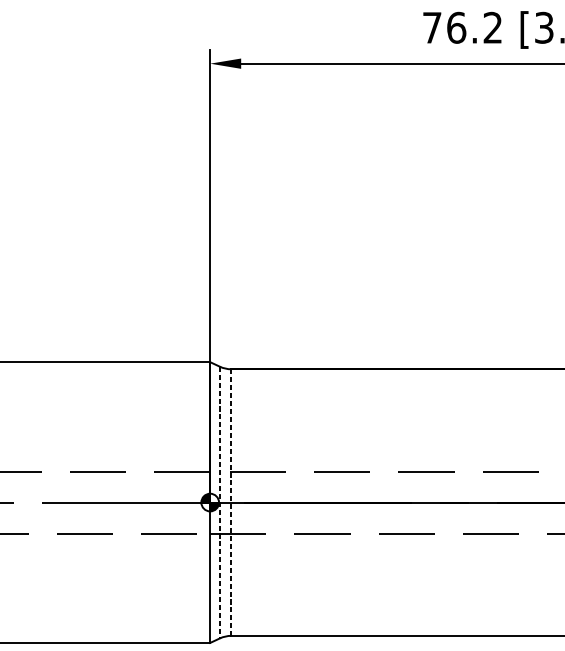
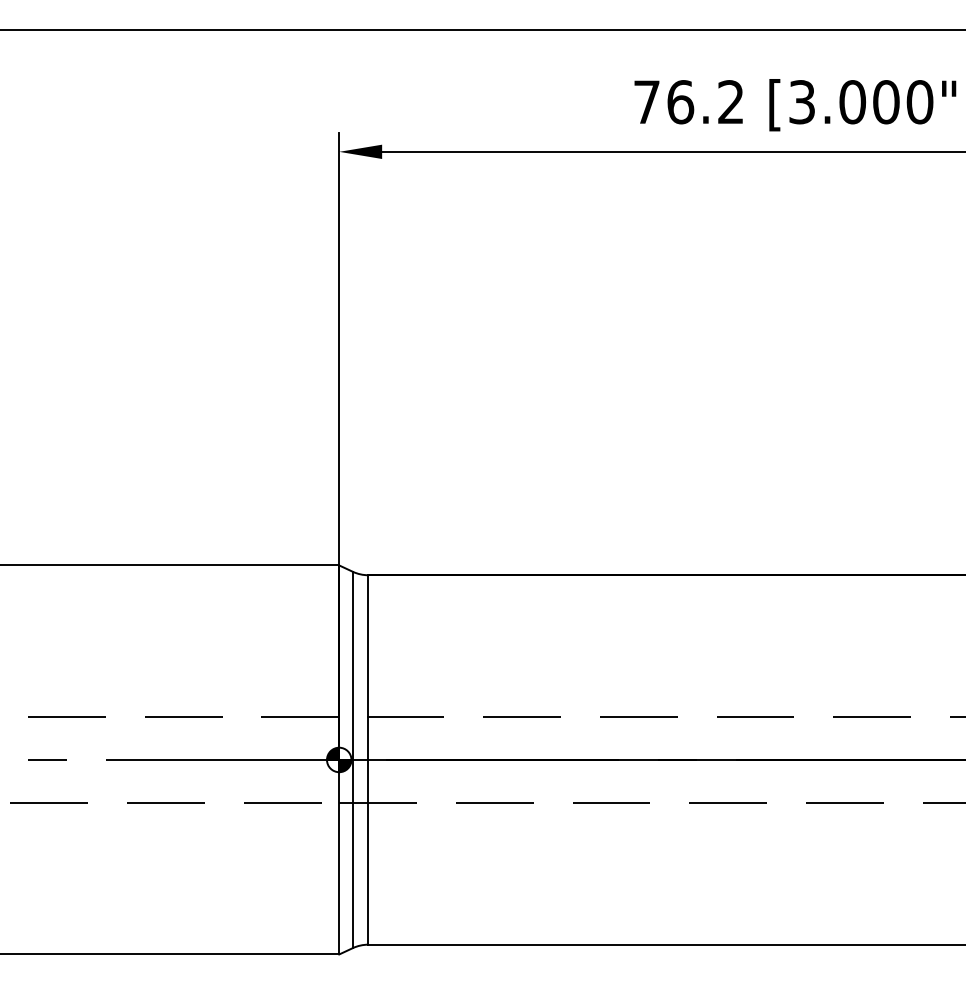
line: (219, 502) -> (352, 760), dashed -> solid
line: (231, 502) -> (368, 759), dashed -> solid

